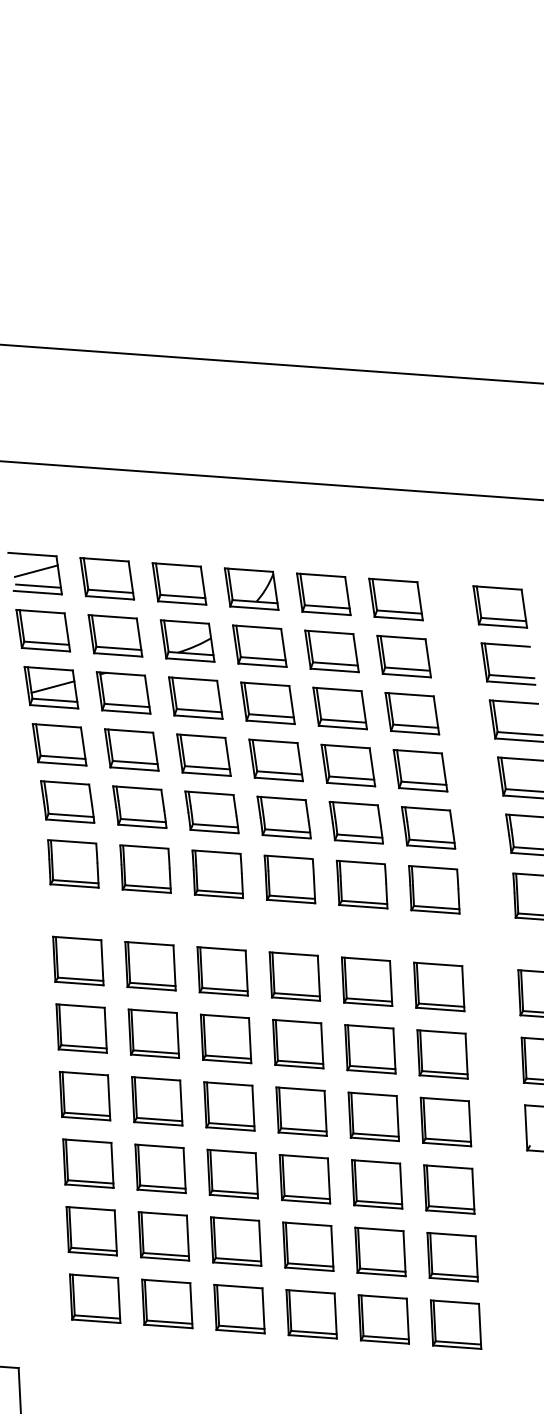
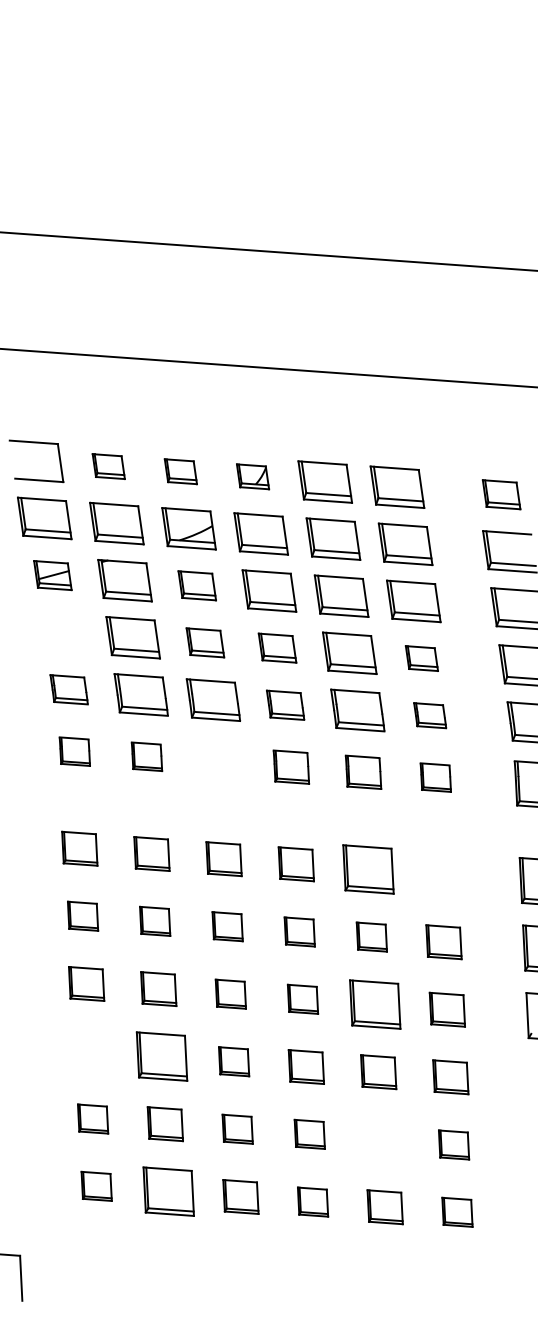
line: (36, 570) -> (37, 458), removed
part: (107, 578) -> (108, 466), size x0.6
part: (179, 583) -> (180, 471), size x0.6
line: (38, 585) -> (39, 473), removed
part: (251, 588) -> (252, 476), size x0.6
part: (499, 606) -> (500, 494), size x0.7
part: (51, 687) -> (52, 575), size x0.7
part: (195, 697) -> (196, 585), size x0.7
part: (59, 744) -> (60, 632), removed
part: (203, 754) -> (204, 642), size x0.7
part: (275, 760) -> (276, 648), size x0.7
part: (420, 770) -> (421, 658), size x0.6
part: (67, 801) -> (68, 689), size x0.7
part: (283, 817) -> (284, 705), size x0.7
part: (428, 827) -> (429, 715), size x0.6
part: (73, 863) -> (74, 751), size x0.6
part: (145, 868) -> (146, 756), size x0.6
part: (217, 874) -> (218, 762), removed
part: (289, 879) -> (290, 767), size x0.7
part: (361, 884) -> (362, 772), size x0.7
part: (434, 889) -> (435, 777), size x0.6
part: (78, 960) -> (79, 848), size x0.7
part: (150, 966) -> (151, 854), size x0.7
part: (222, 971) -> (223, 859), size x0.7
part: (294, 976) -> (295, 864), size x0.7
part: (439, 986) -> (440, 874), removed
part: (81, 1028) -> (82, 916), size x0.6
part: (153, 1033) -> (154, 921), size x0.6
part: (226, 1038) -> (227, 926), size x0.6
part: (298, 1044) -> (299, 932), size x0.6
part: (370, 1049) -> (371, 937), size x0.6
part: (442, 1054) -> (443, 942), size x0.7
part: (85, 1096) -> (86, 984), size x0.7
part: (157, 1101) -> (158, 989), size x0.7
part: (229, 1106) -> (230, 994), size x0.6
part: (301, 1111) -> (302, 999), size x0.6
part: (445, 1121) -> (446, 1009), size x0.7
part: (88, 1163) -> (89, 1051), removed
part: (232, 1173) -> (233, 1061), size x0.6
part: (304, 1179) -> (305, 1067), size x0.7
part: (377, 1184) -> (378, 1072), size x0.7
part: (449, 1189) -> (450, 1077), size x0.7
part: (91, 1231) -> (92, 1119), size x0.6
part: (163, 1236) -> (164, 1124), size x0.7
part: (236, 1241) -> (237, 1129), size x0.6
part: (308, 1246) -> (309, 1134), size x0.6
part: (380, 1251) -> (381, 1139), removed
part: (452, 1257) -> (453, 1145), size x0.6
part: (95, 1298) -> (96, 1186), size x0.6
part: (239, 1309) -> (240, 1197), size x0.7
part: (311, 1314) -> (312, 1202), size x0.6
part: (383, 1319) -> (384, 1207), size x0.7
part: (455, 1324) -> (456, 1212), size x0.6

